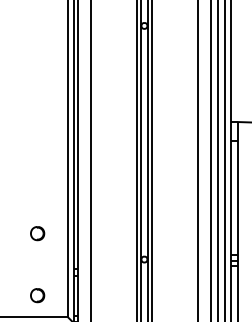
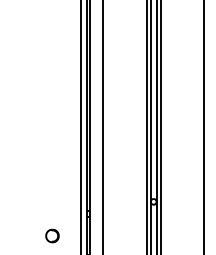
part: (37, 233) -> (52, 177), removed

